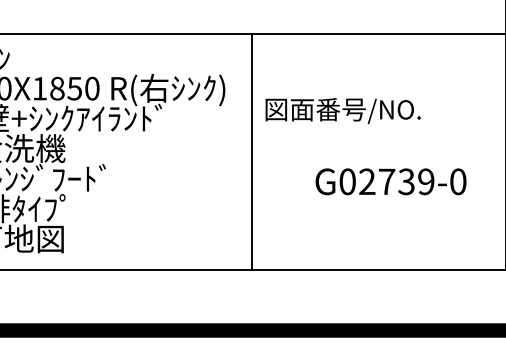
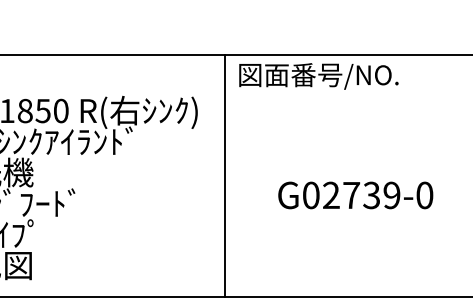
text: (342, 110) -> (318, 75), moved
text: (390, 181) -> (355, 195), moved

